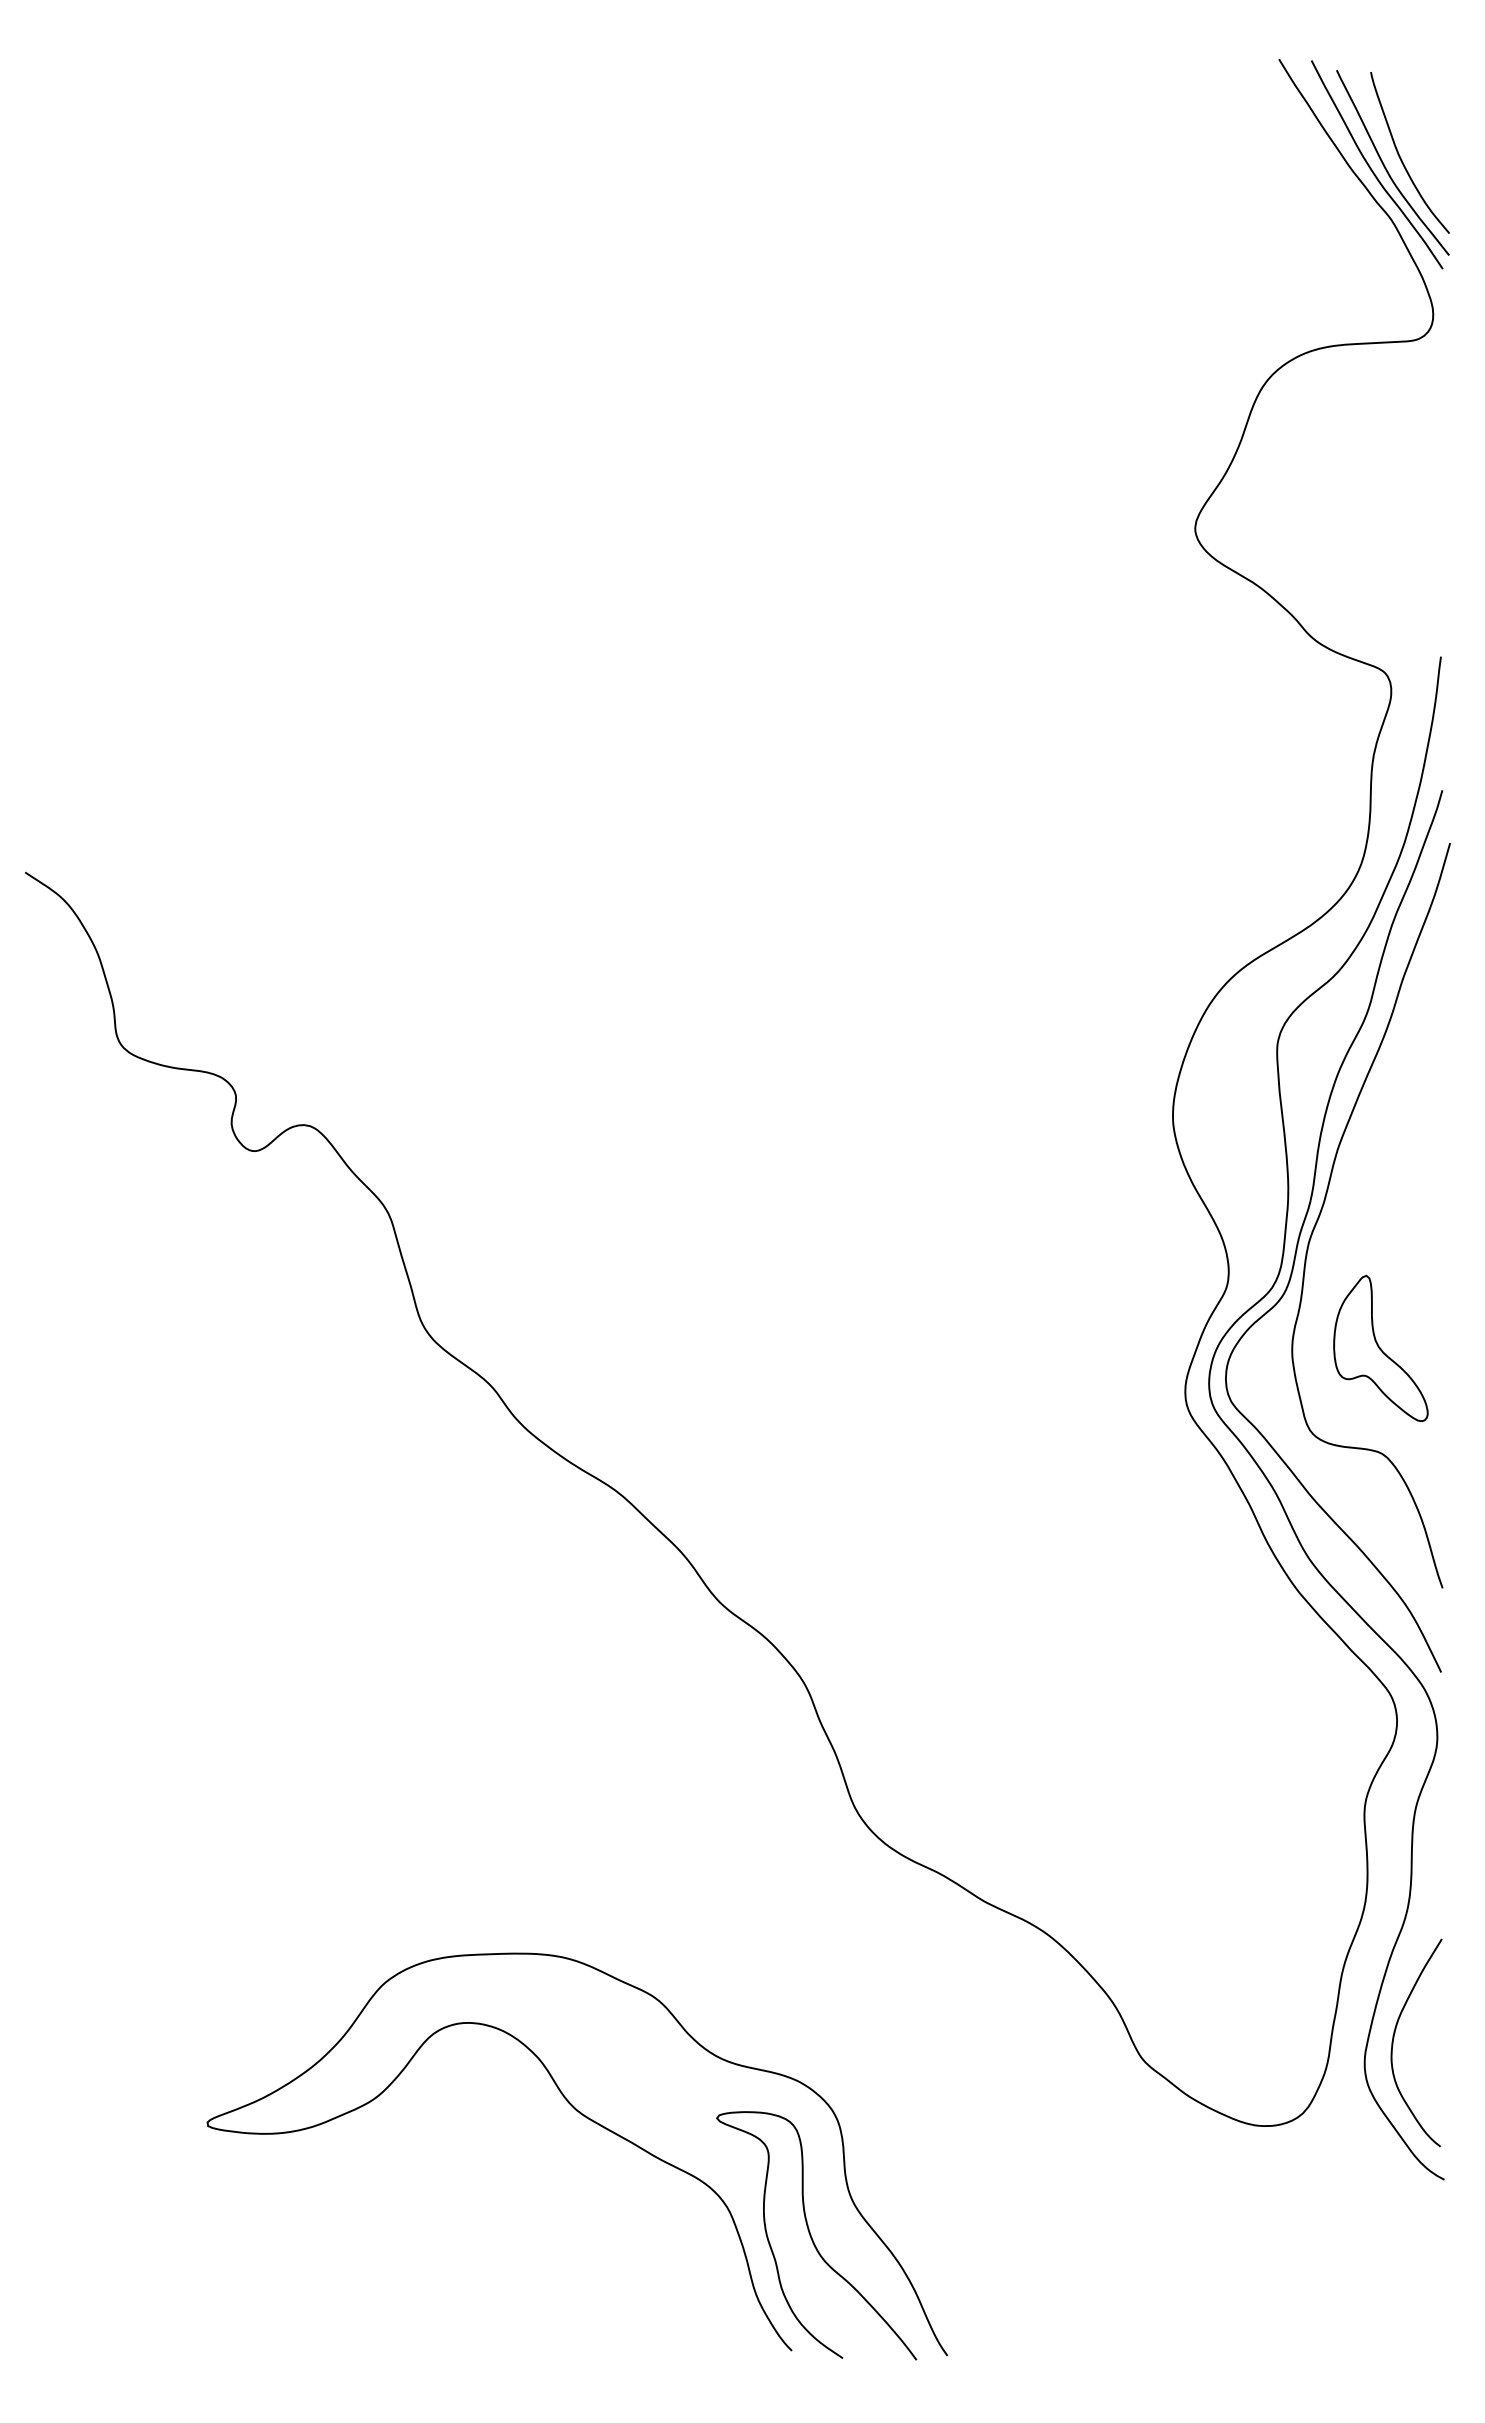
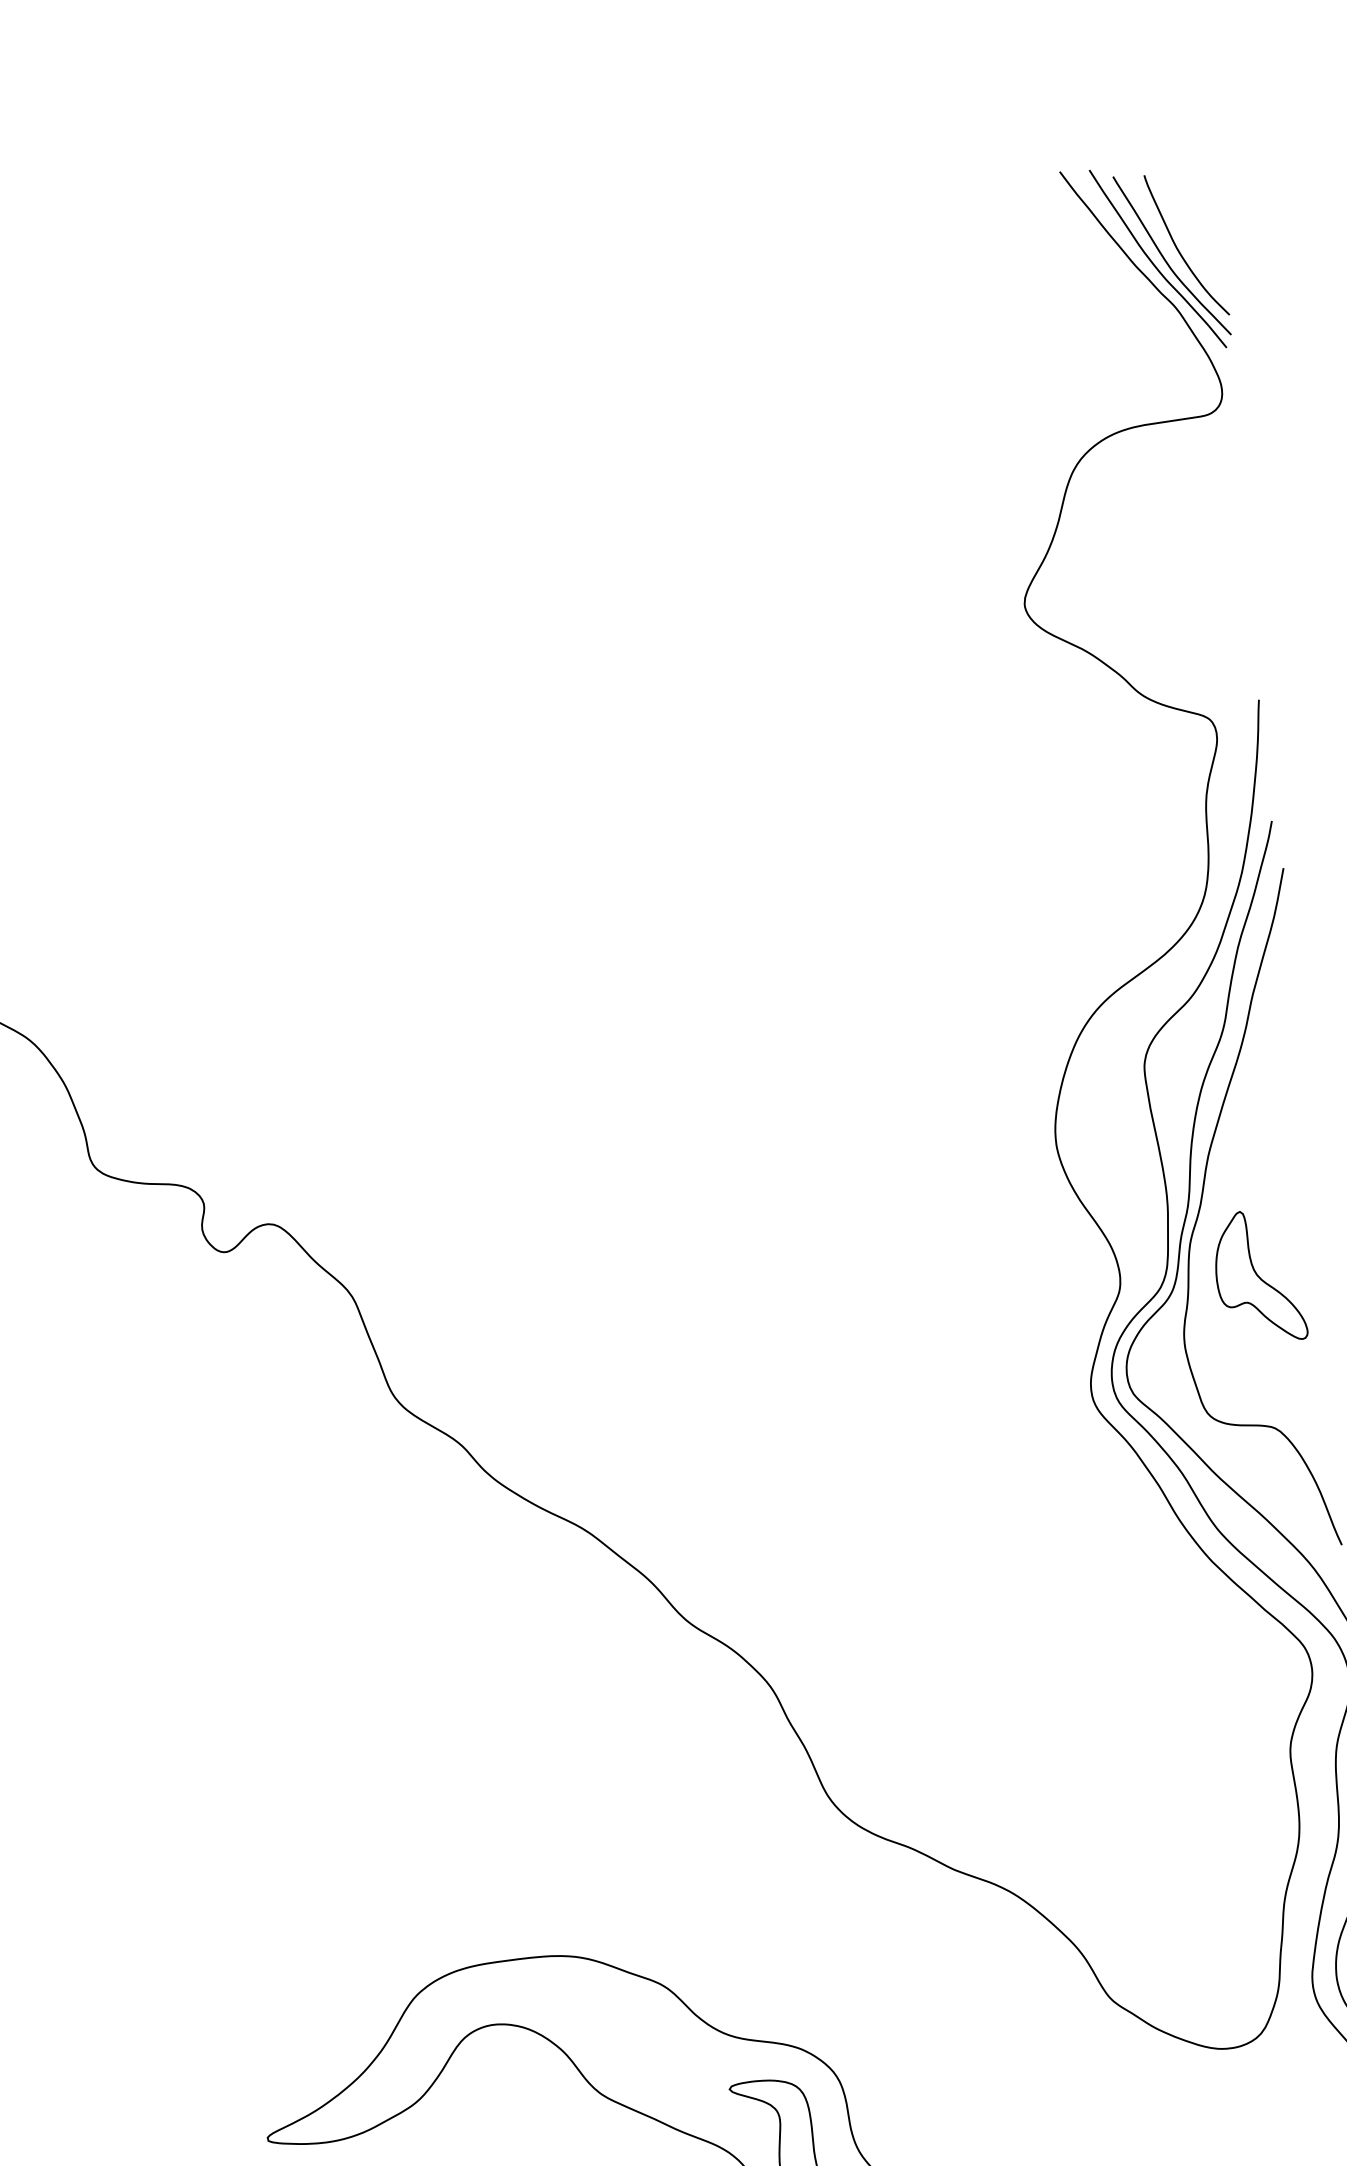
part: (1380, 1348) -> (1259, 1276), moved

